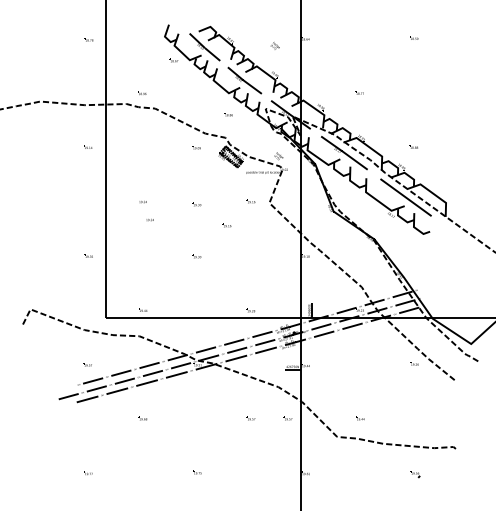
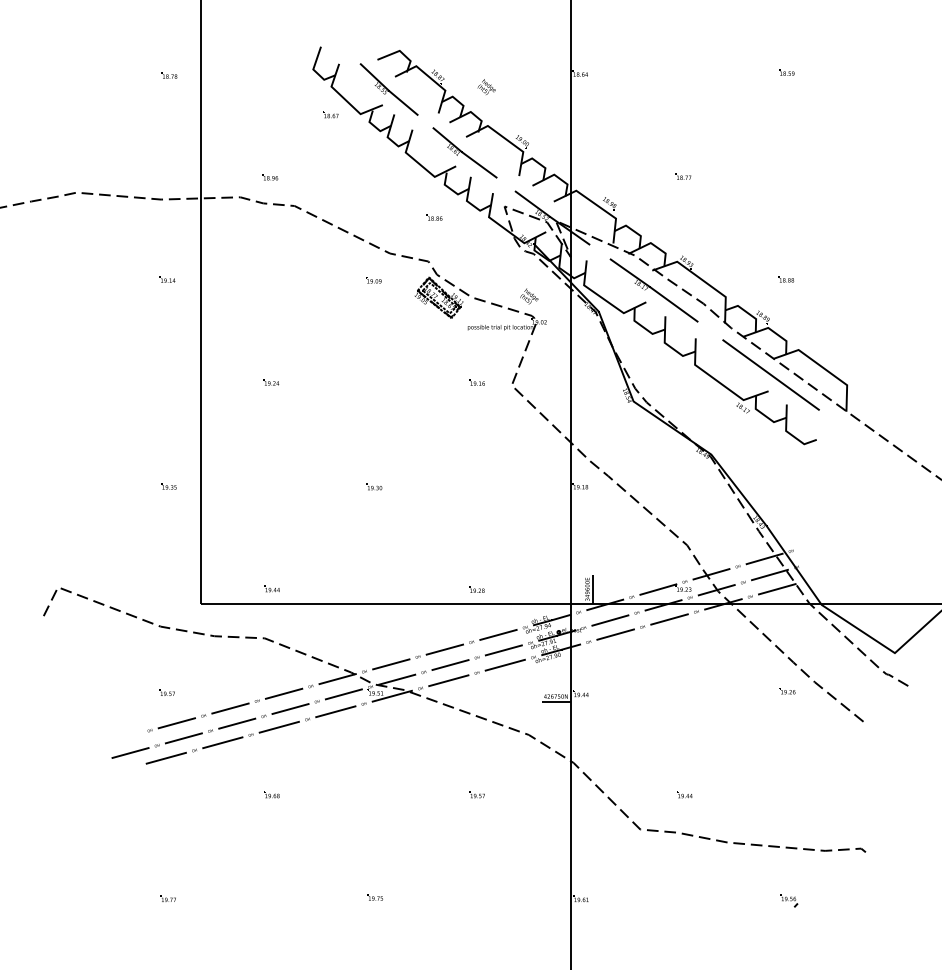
text: (274, 45) -> (485, 86), moved
part: (196, 204) -> (373, 388), removed
part: (149, 220) -> (283, 418), removed
part: (226, 225) -> (430, 428), removed
part: (287, 418) -> (546, 794), removed

